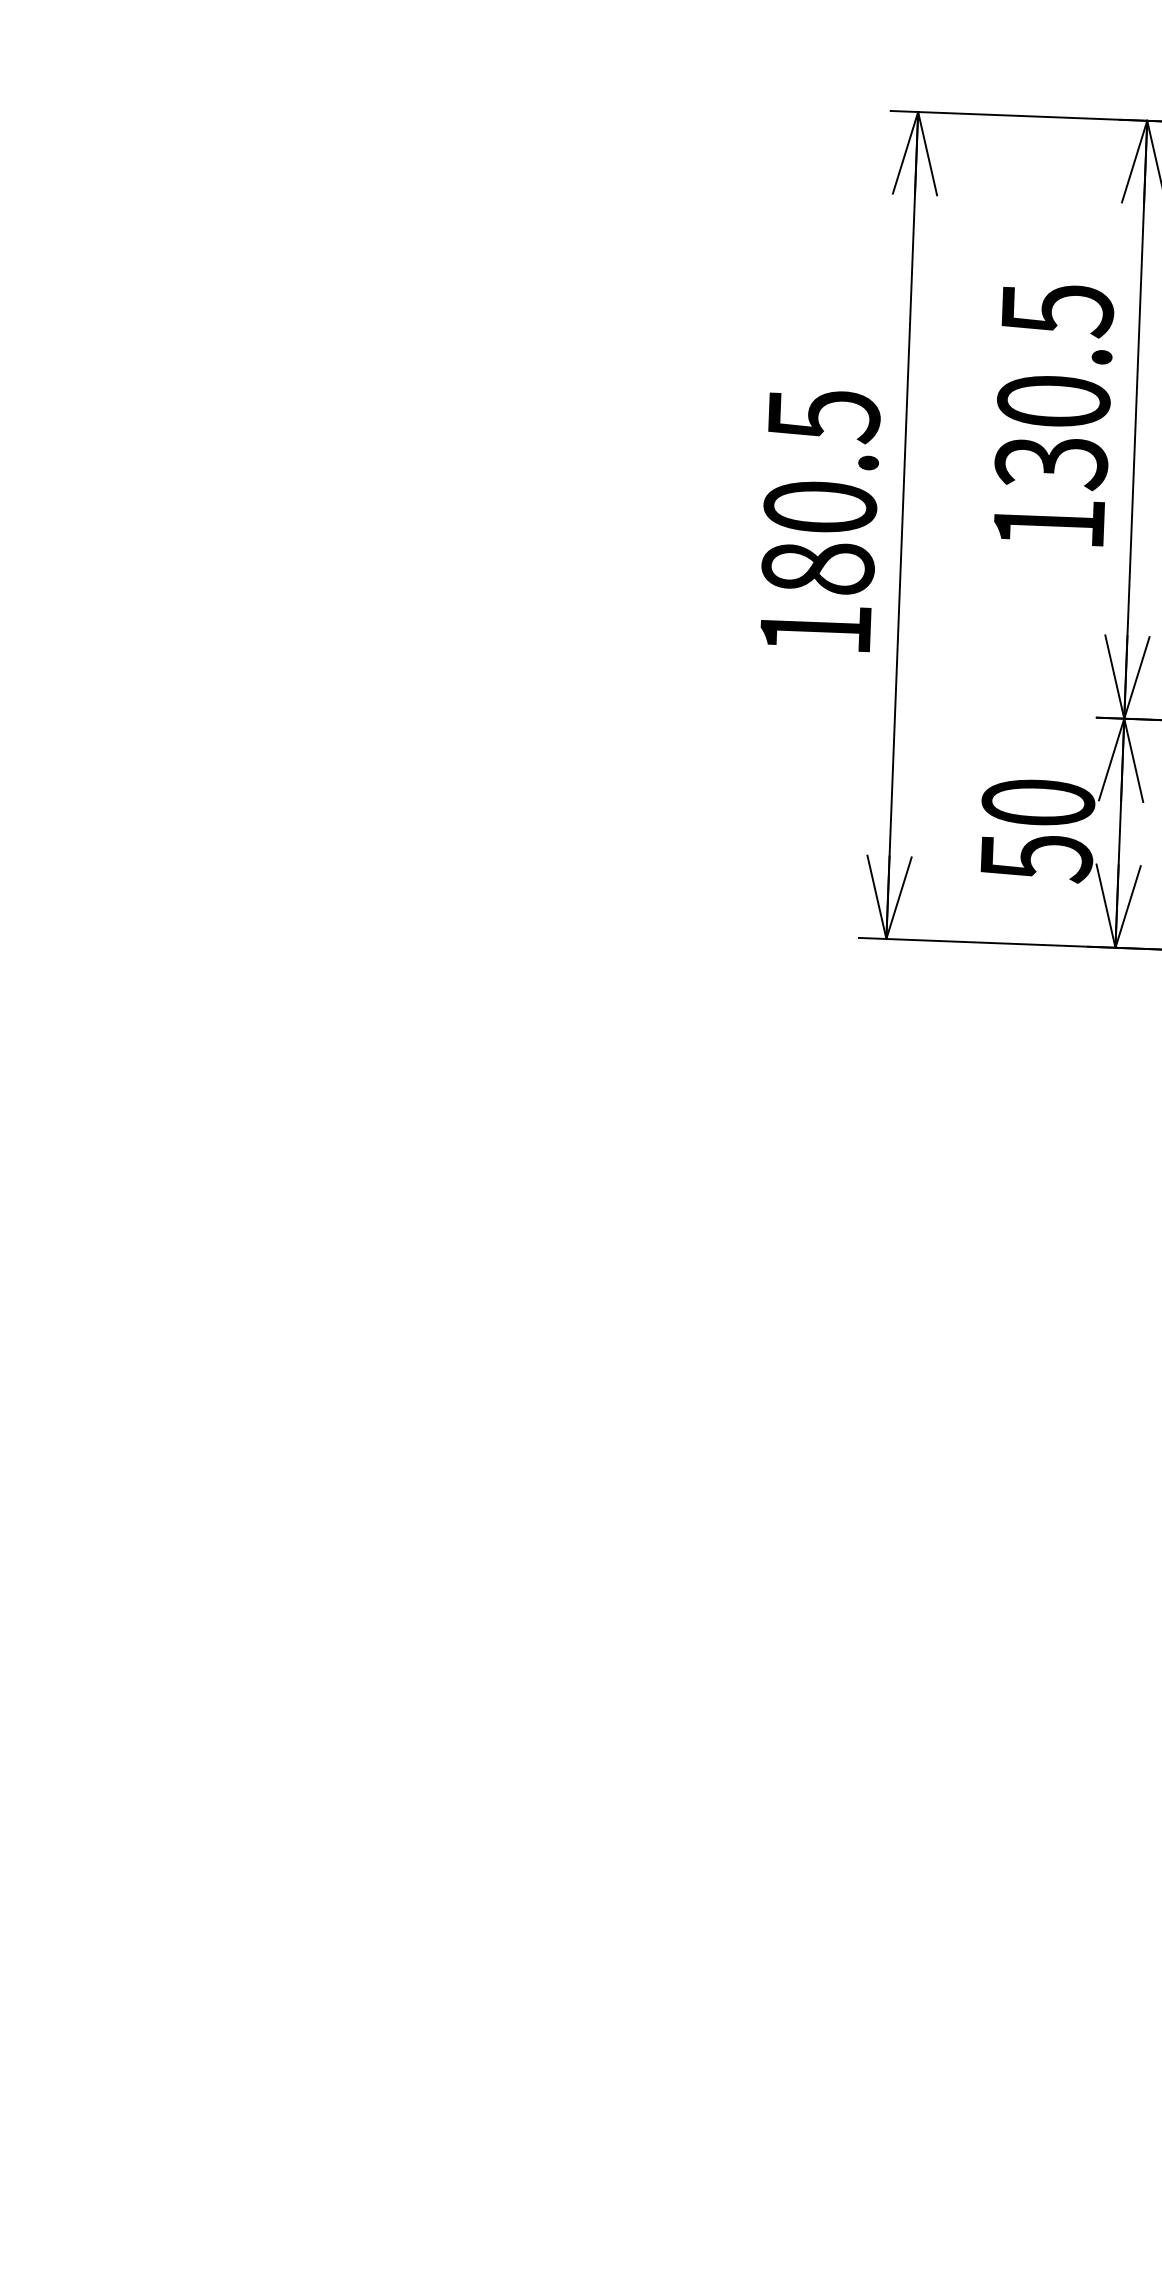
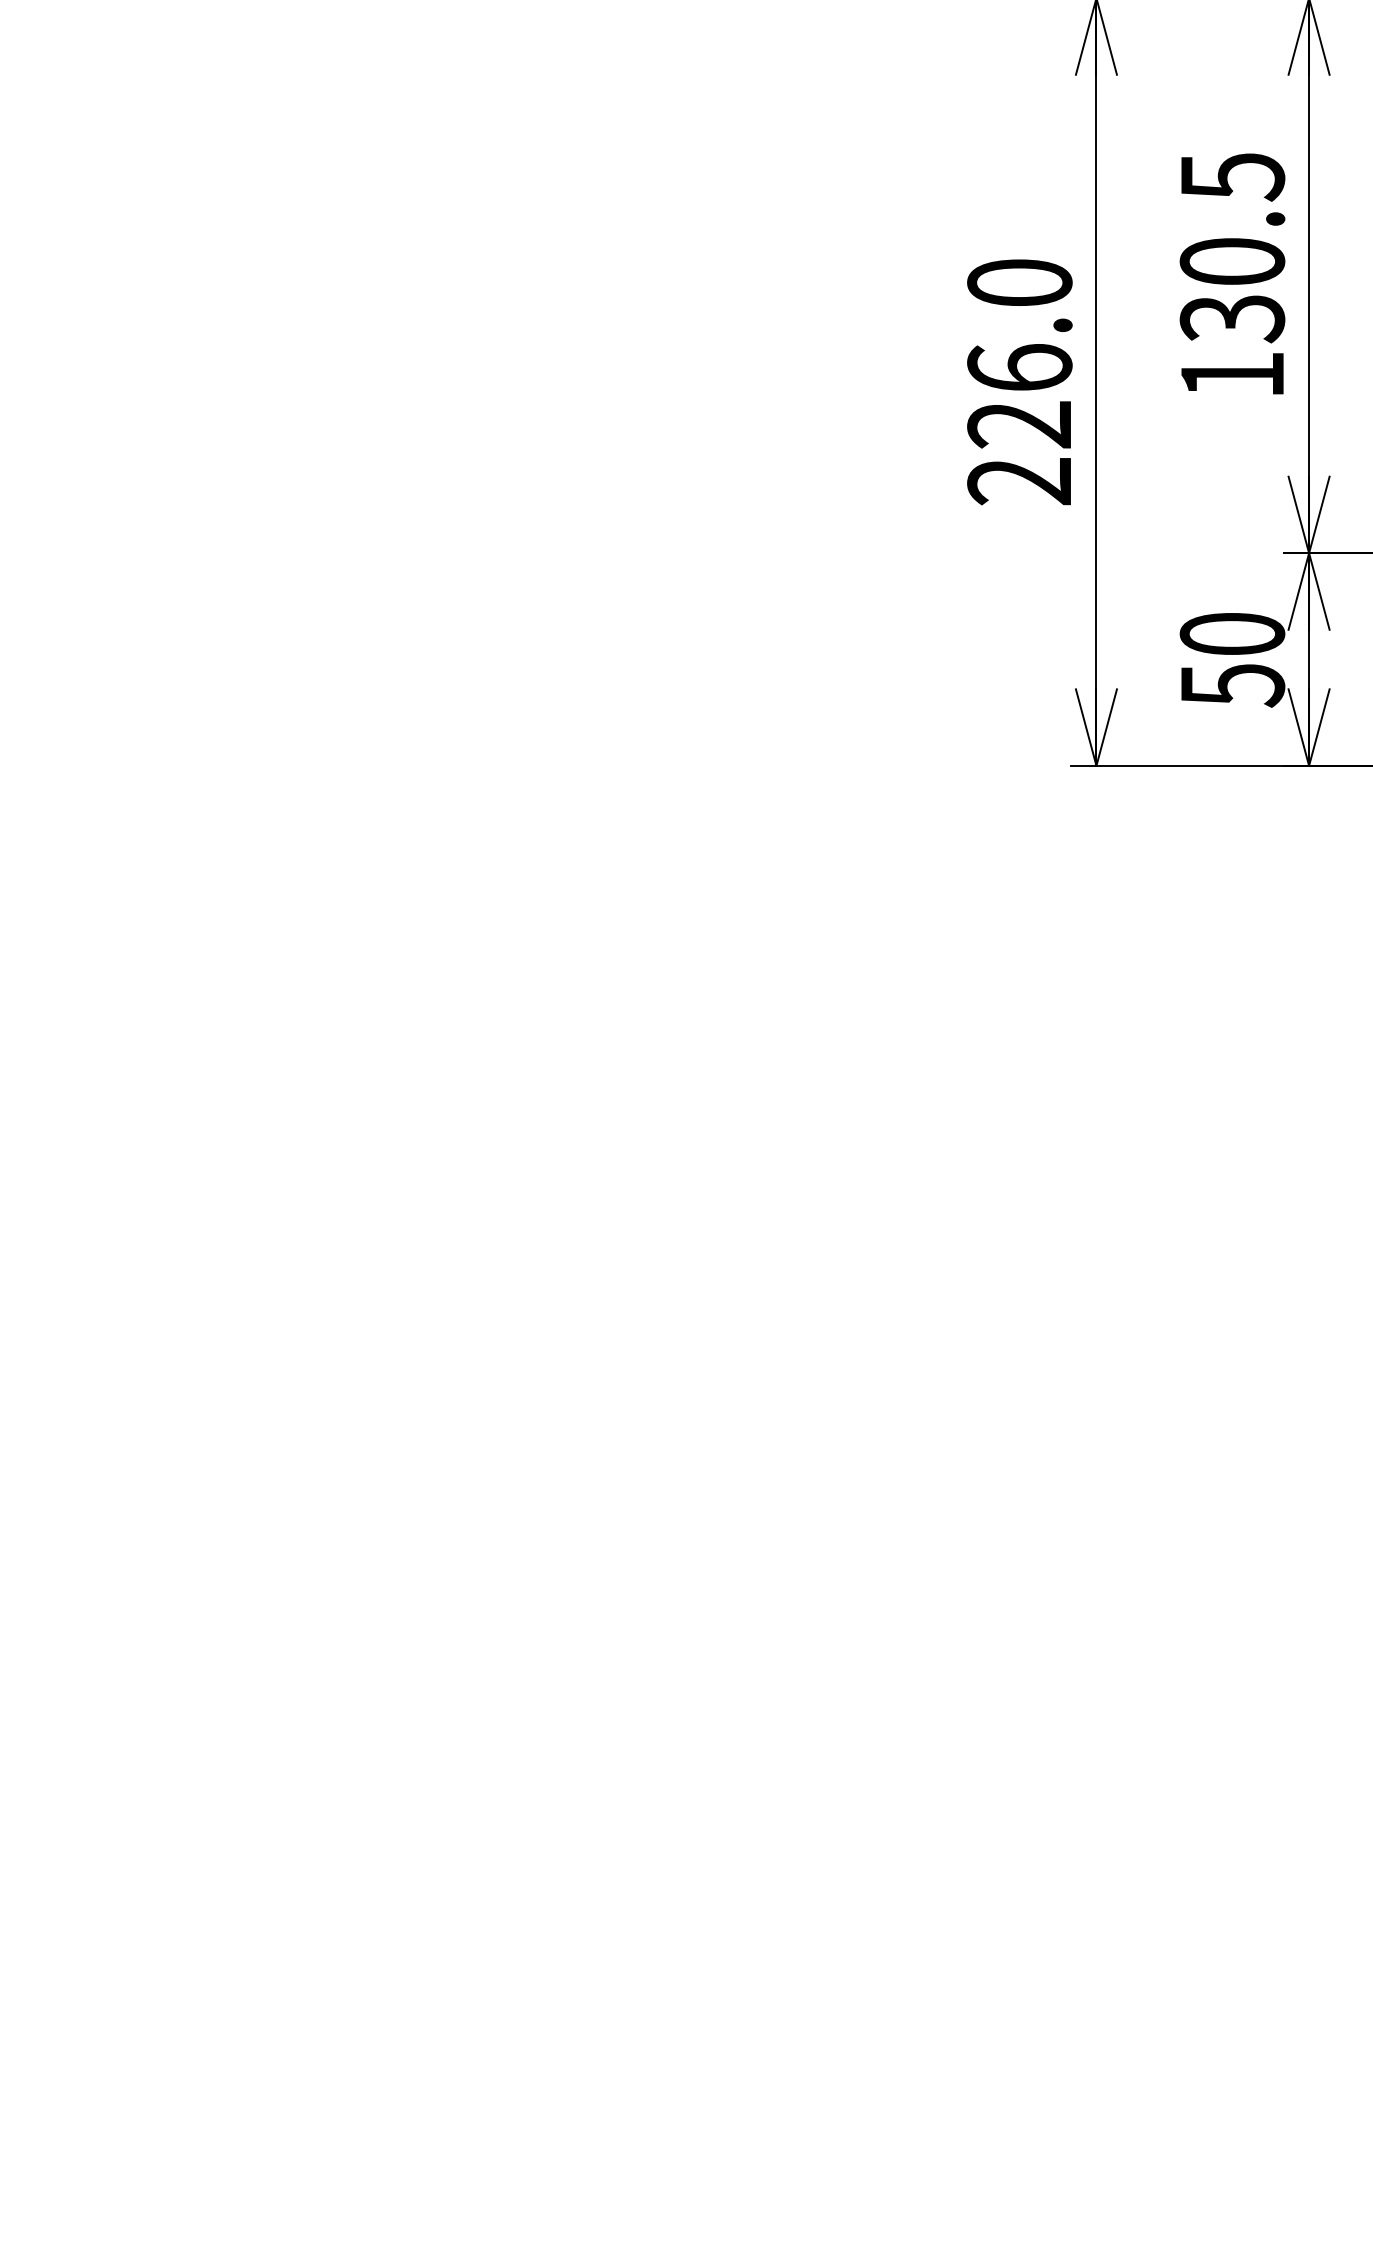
text: (819, 522) -> (1019, 382), 180.5 -> 226.0

